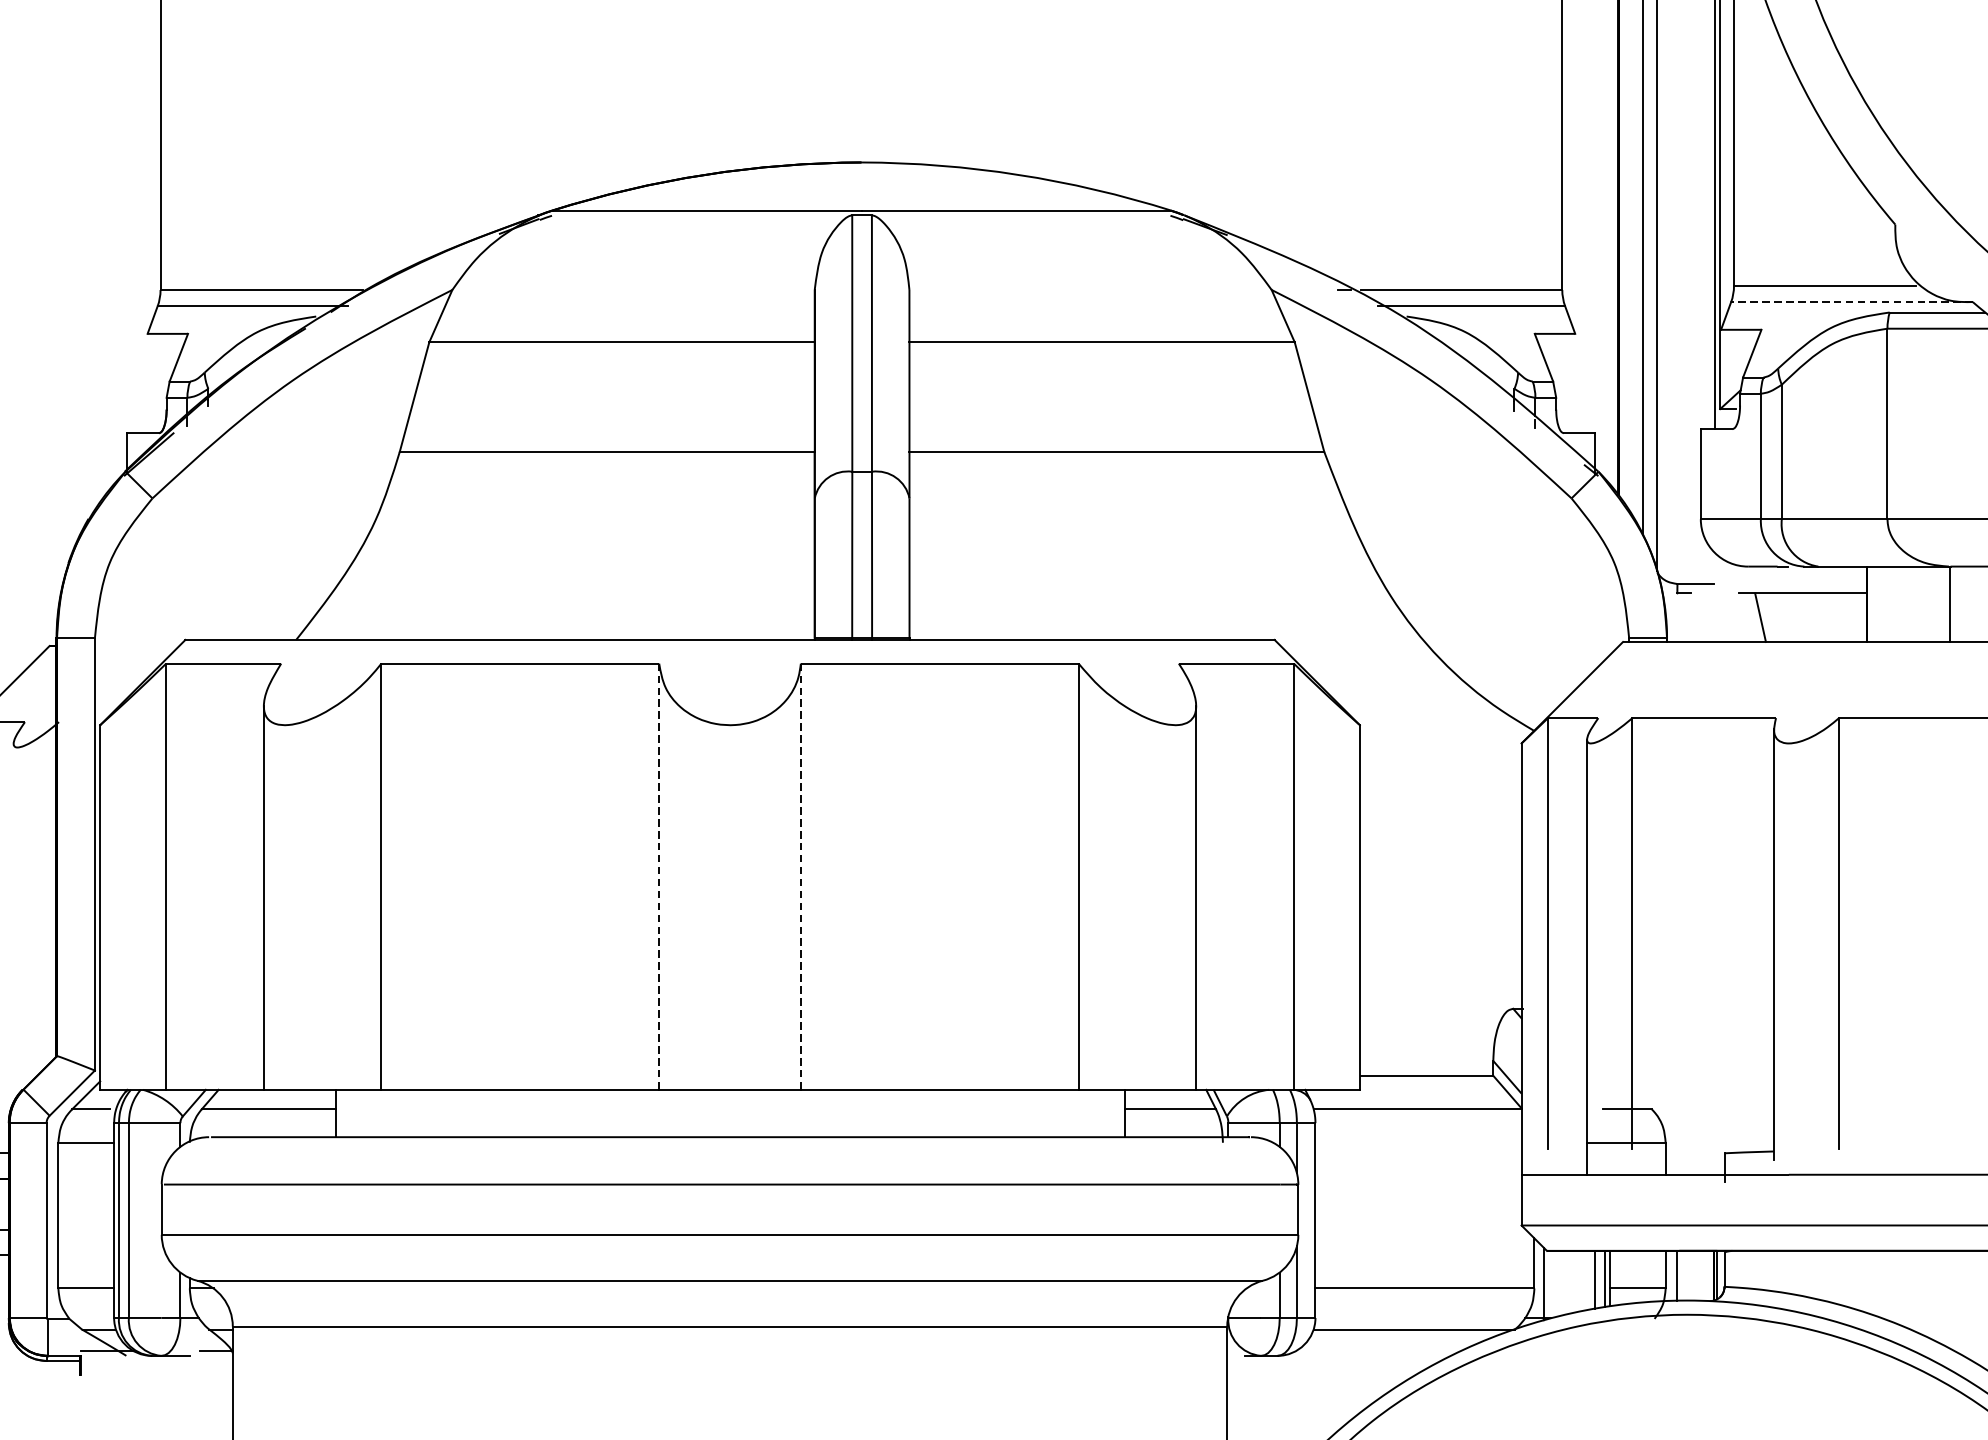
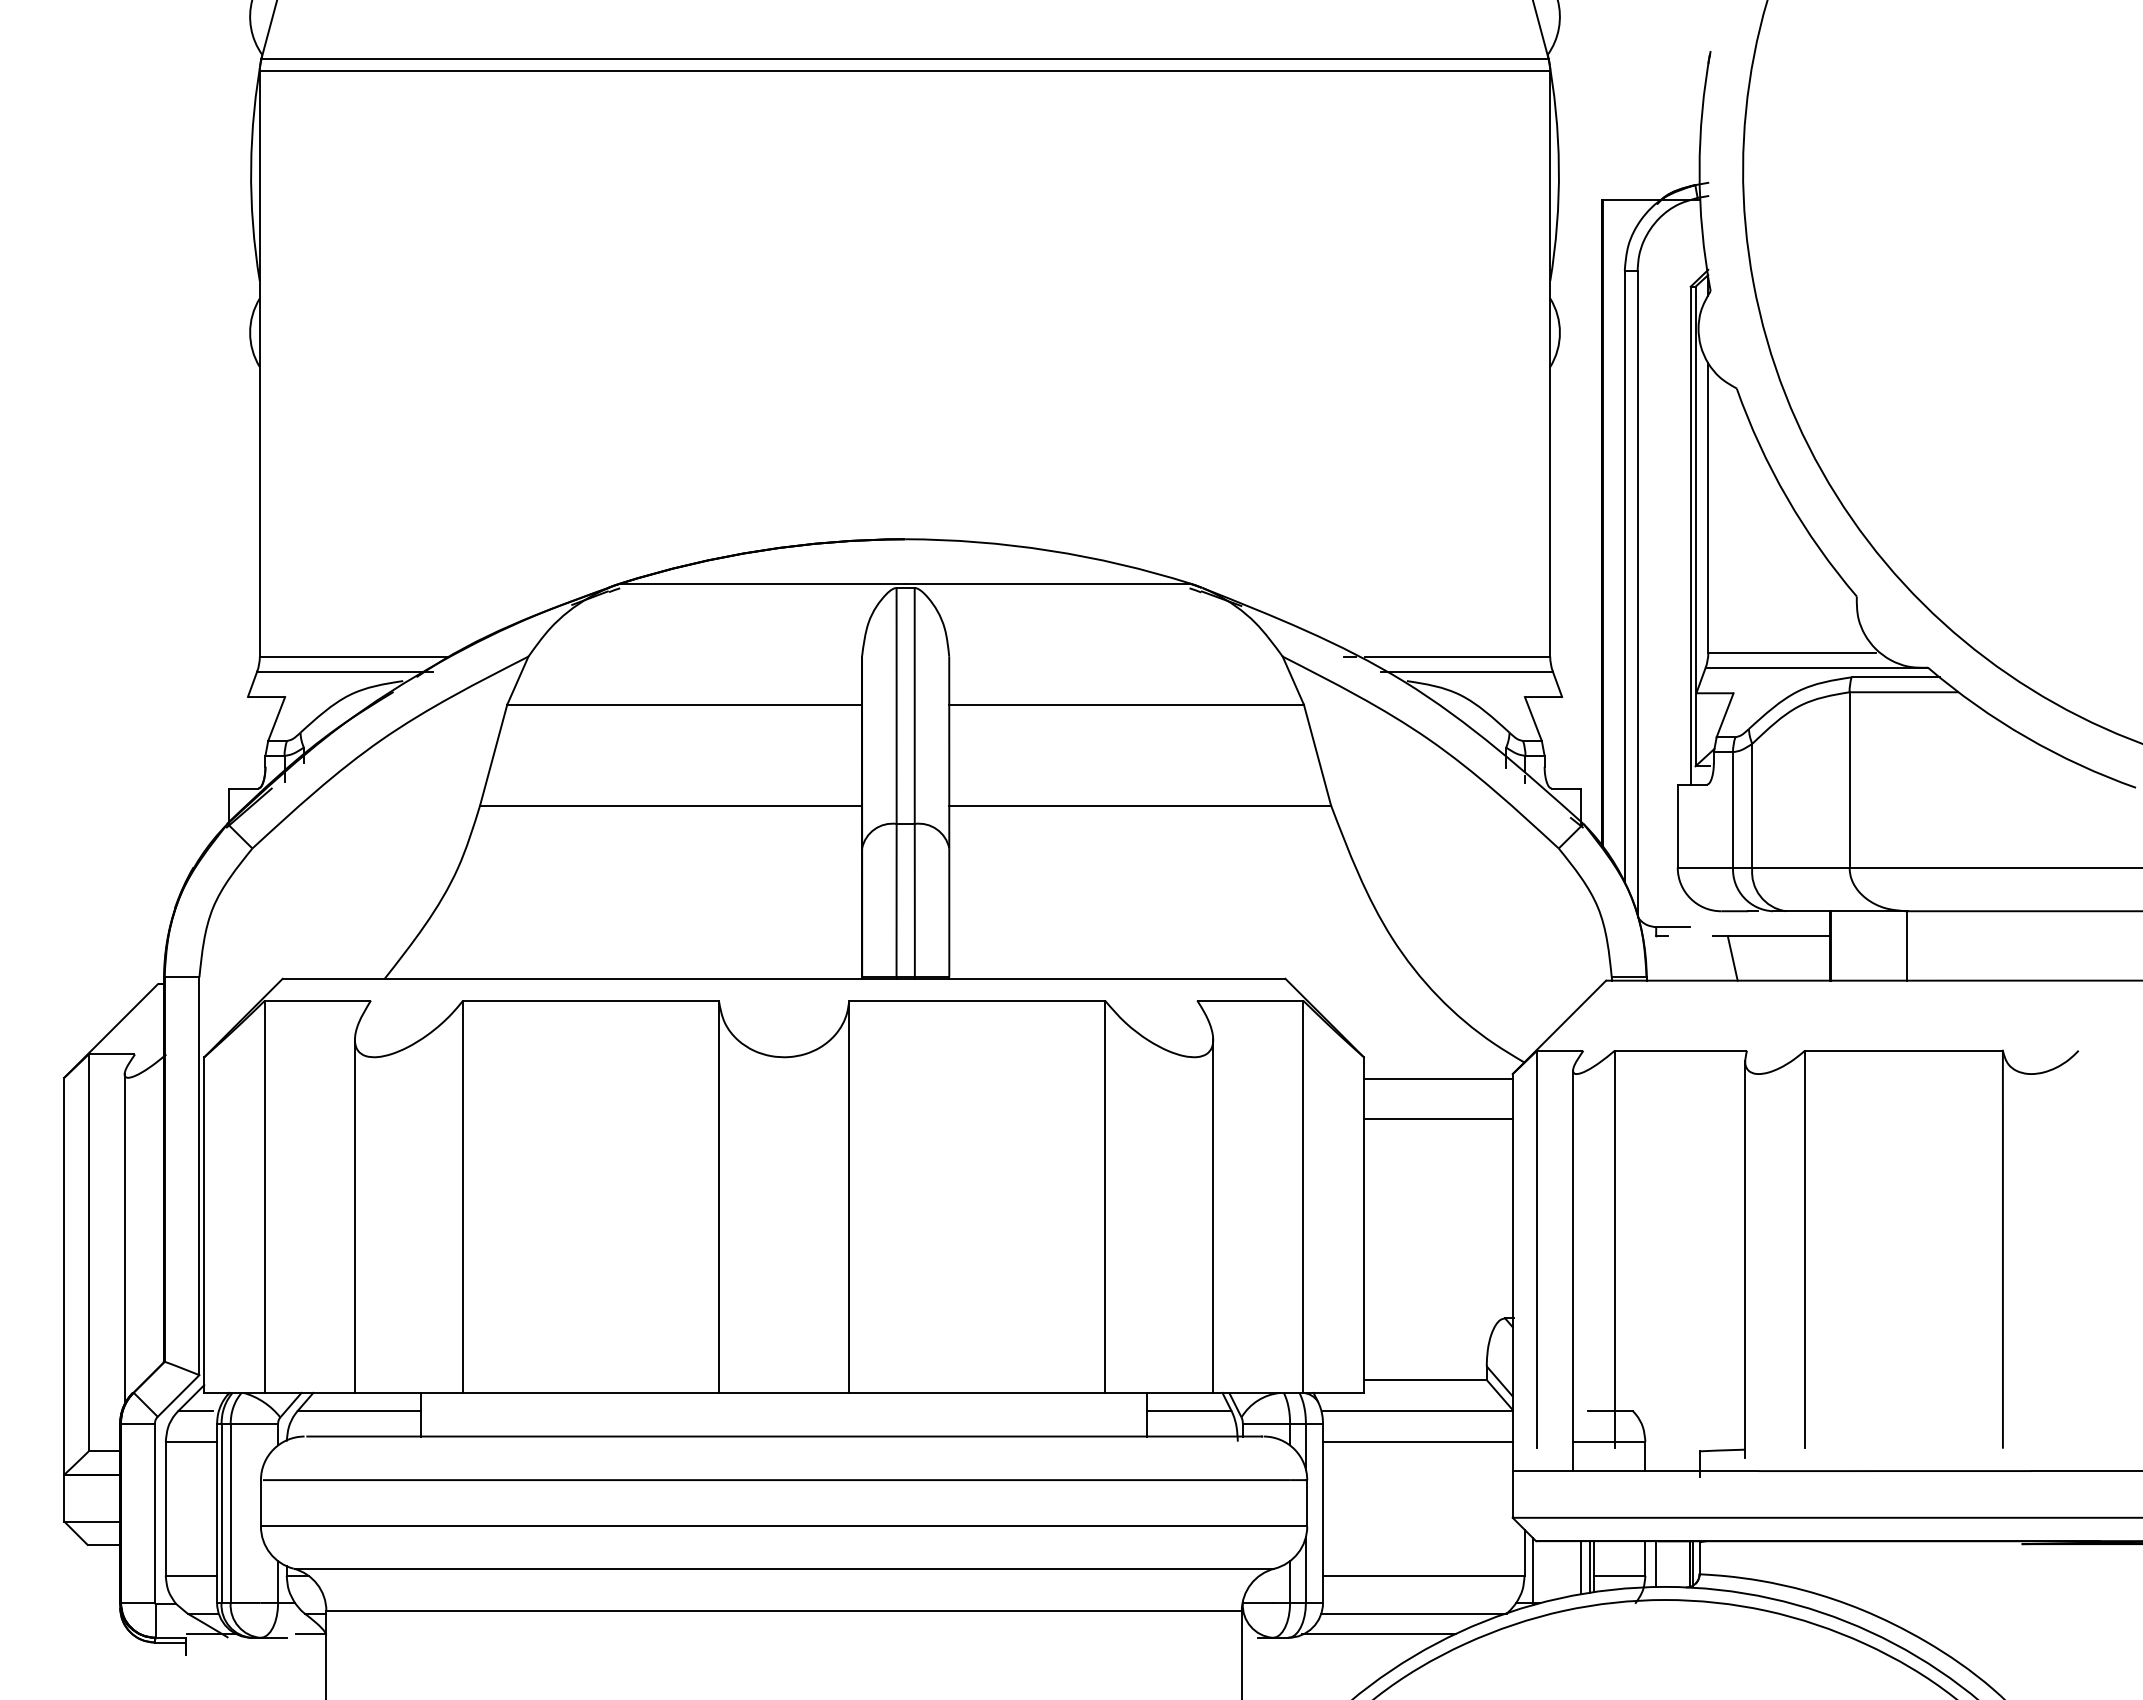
line: (1851, 301) -> (1816, 667), dashed -> solid
line: (1439, 749) -> (1437, 1079), added
line: (1439, 791) -> (1437, 1118), added
line: (658, 877) -> (718, 1197), dashed -> solid
line: (801, 877) -> (849, 1197), dashed -> solid
line: (13, 923) -> (124, 1239), added
line: (1418, 1142) -> (1417, 1441), added
line: (1375, 1351) -> (1378, 1633), added

